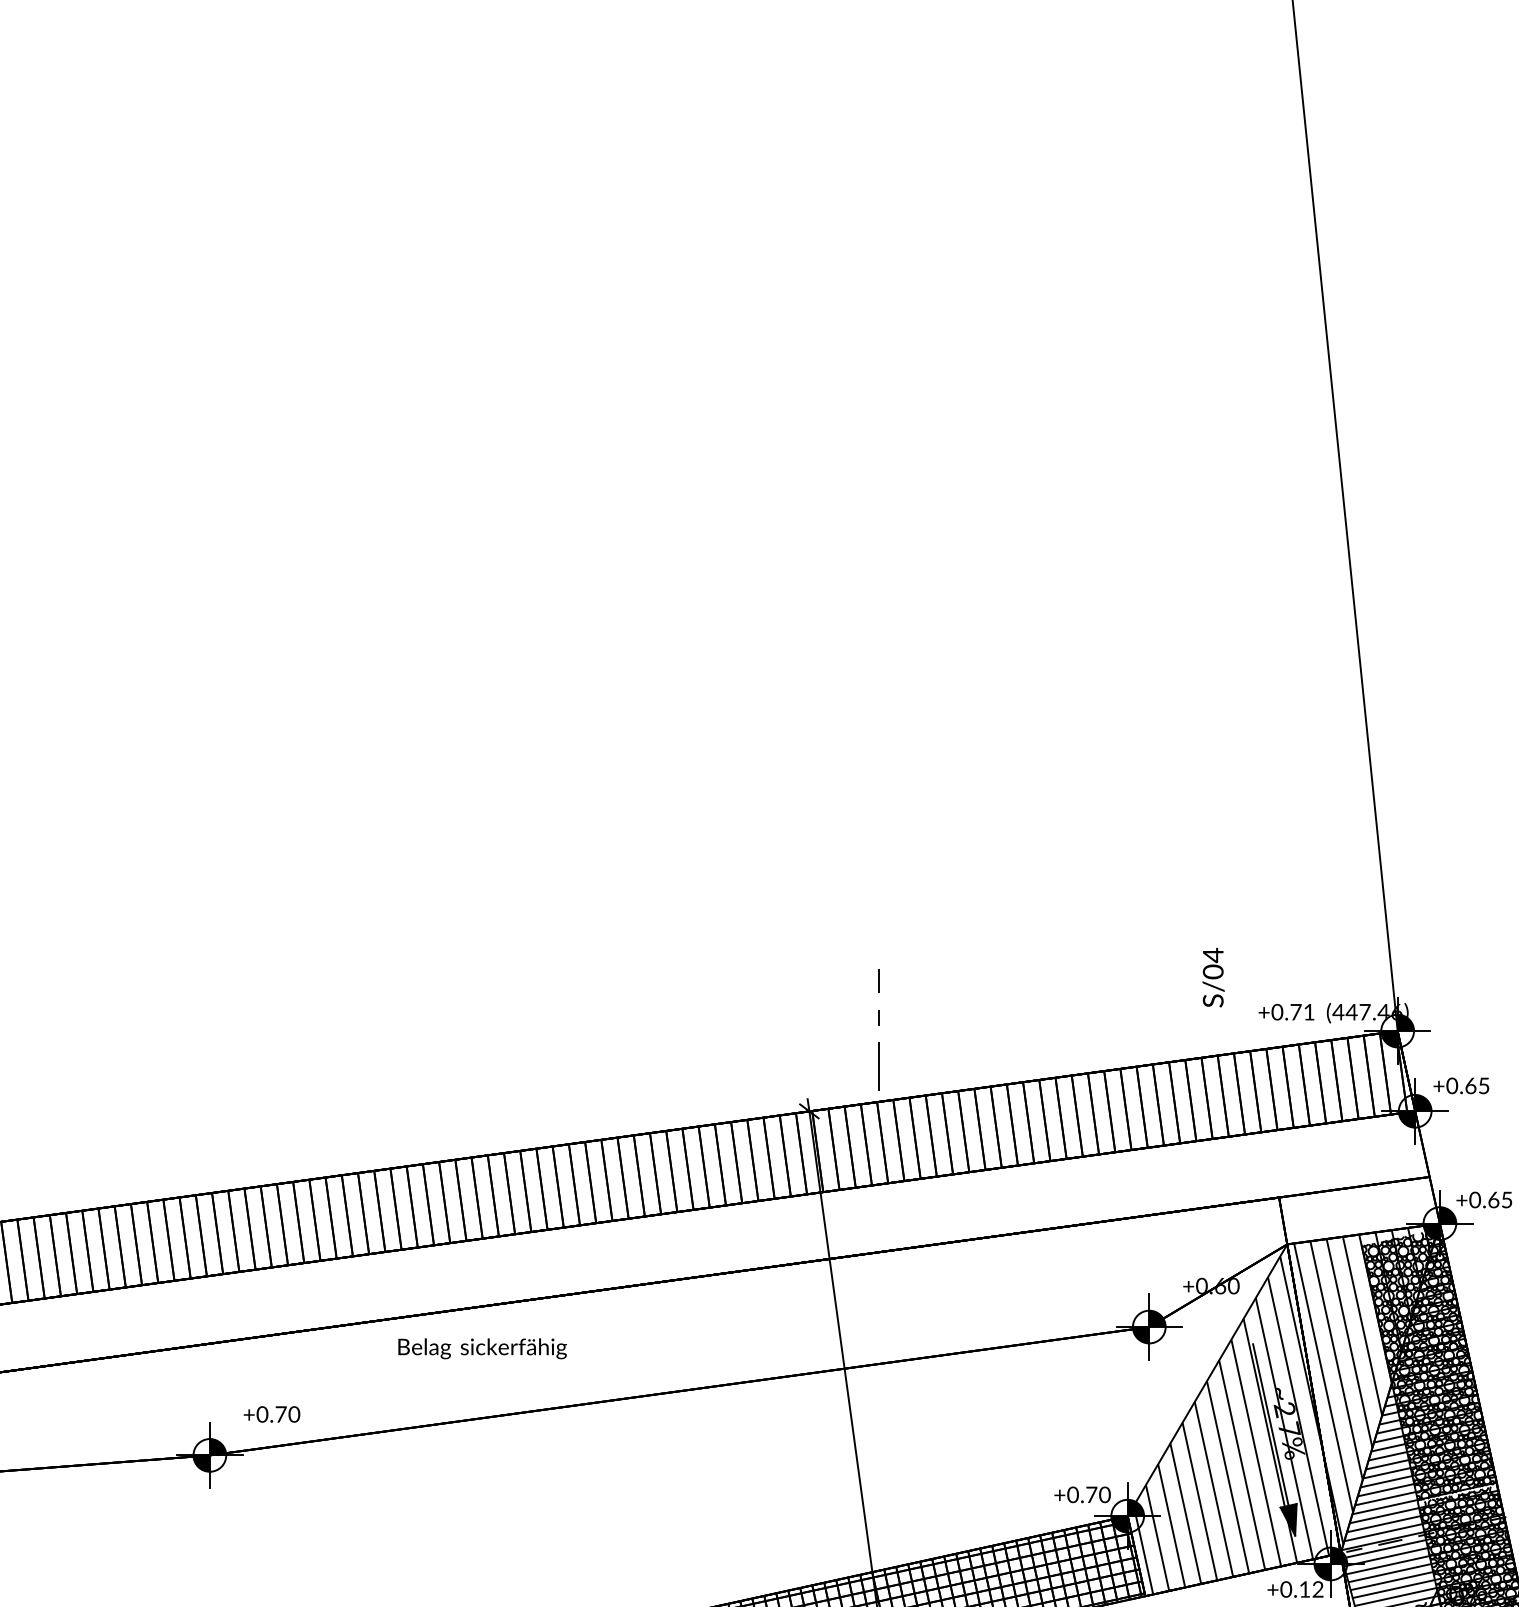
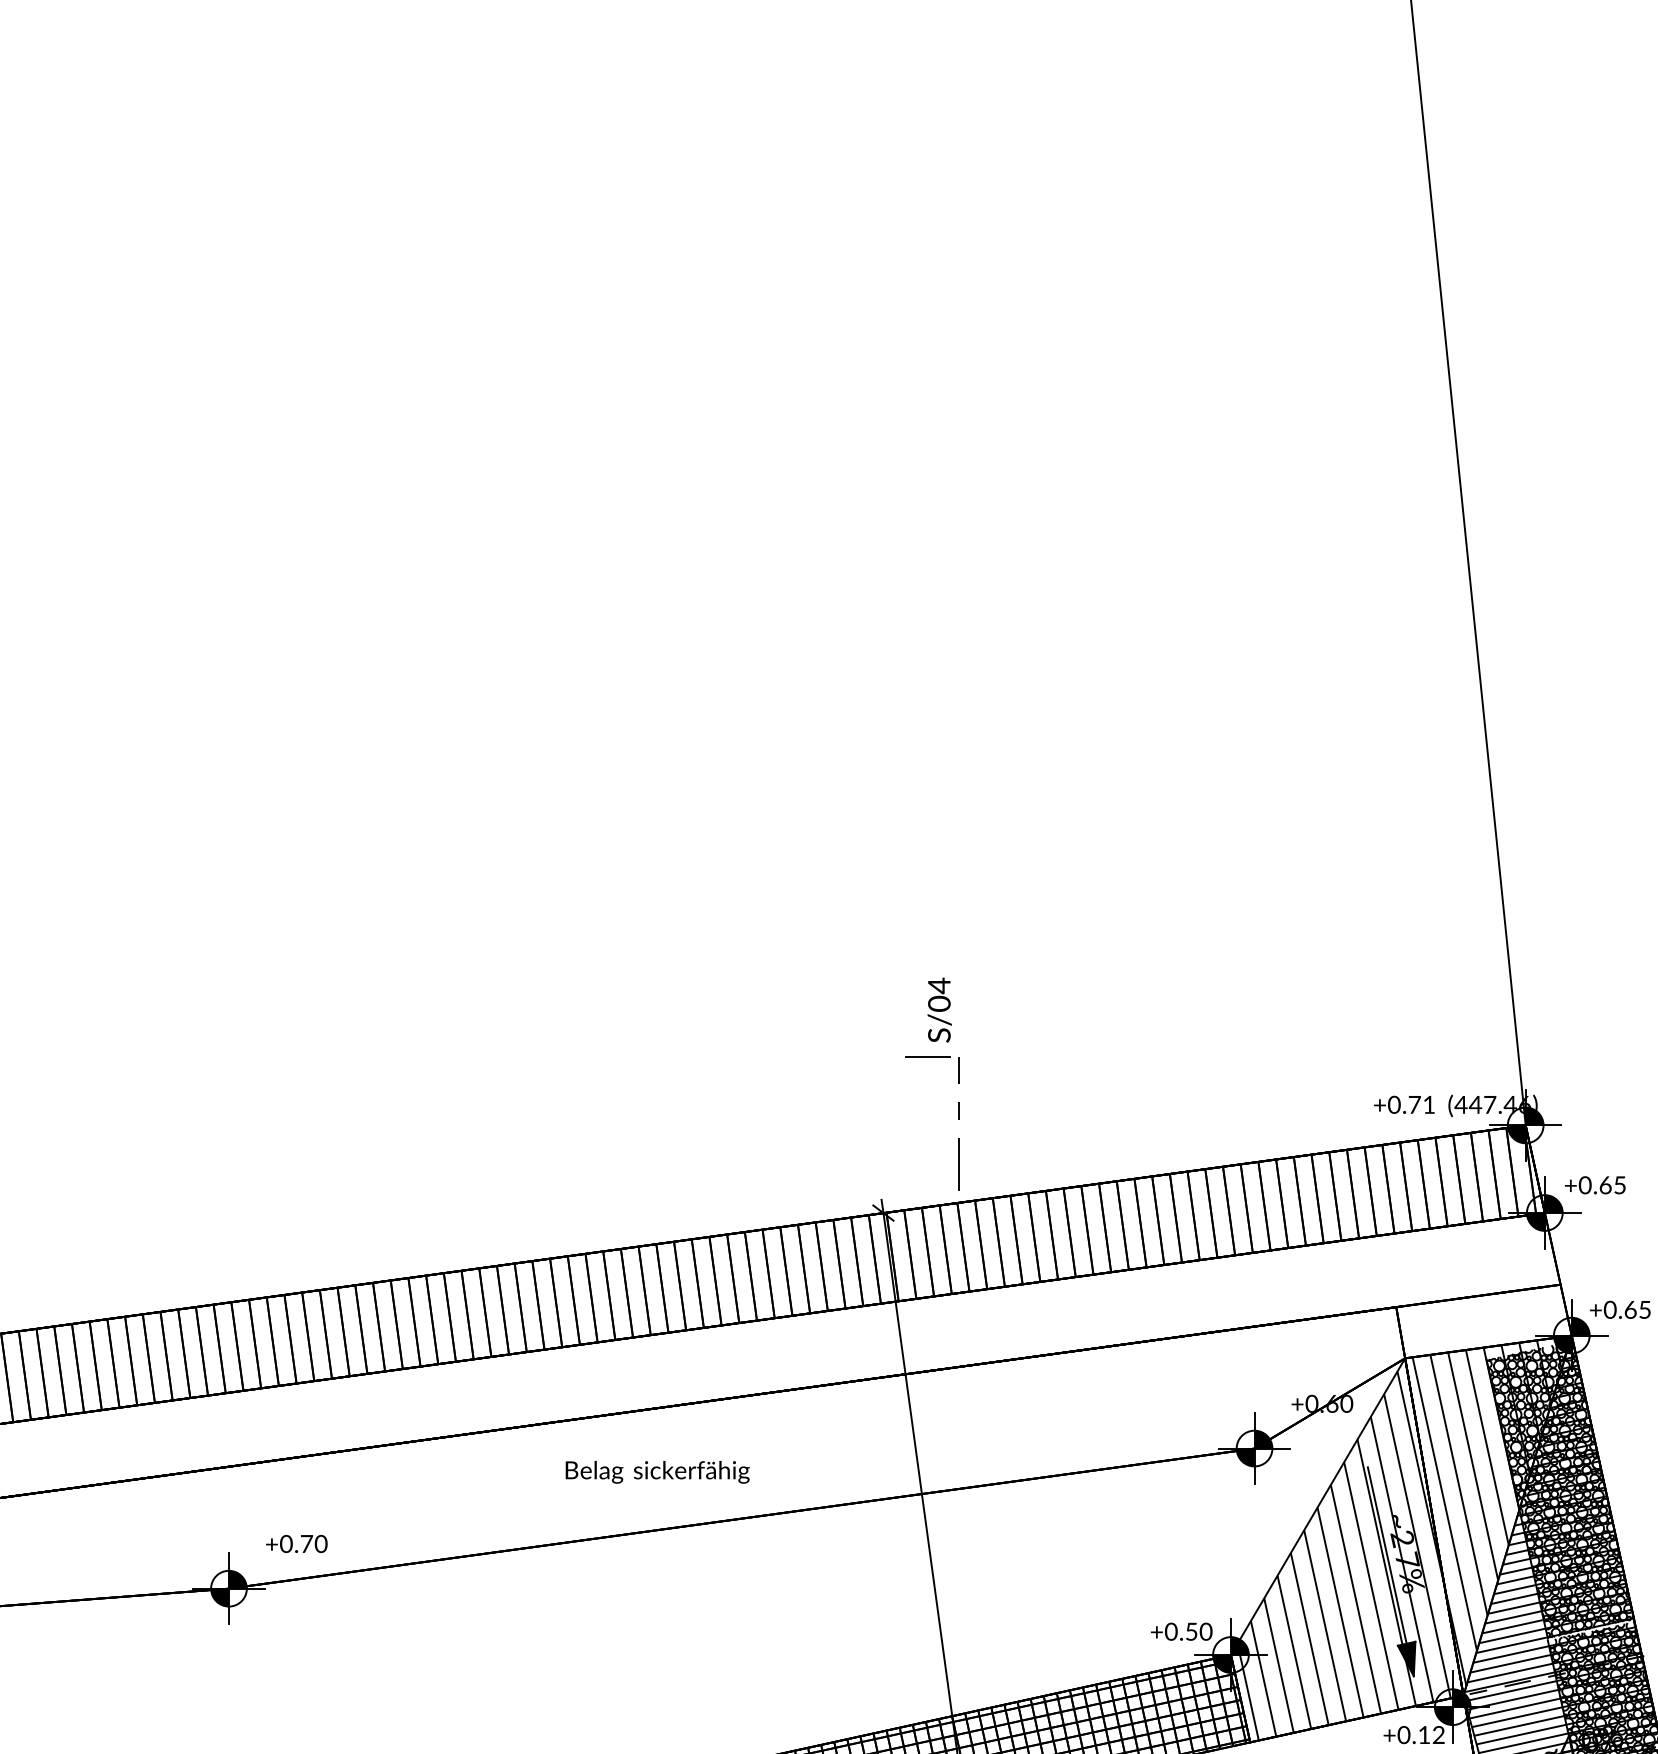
line: (849, 968) -> (927, 1057), added
text: (1213, 977) -> (939, 1009), moved
text: (482, 1348) -> (657, 1472), moved
text: (1091, 1494) -> (1191, 1631), +0.70 -> +0.50

